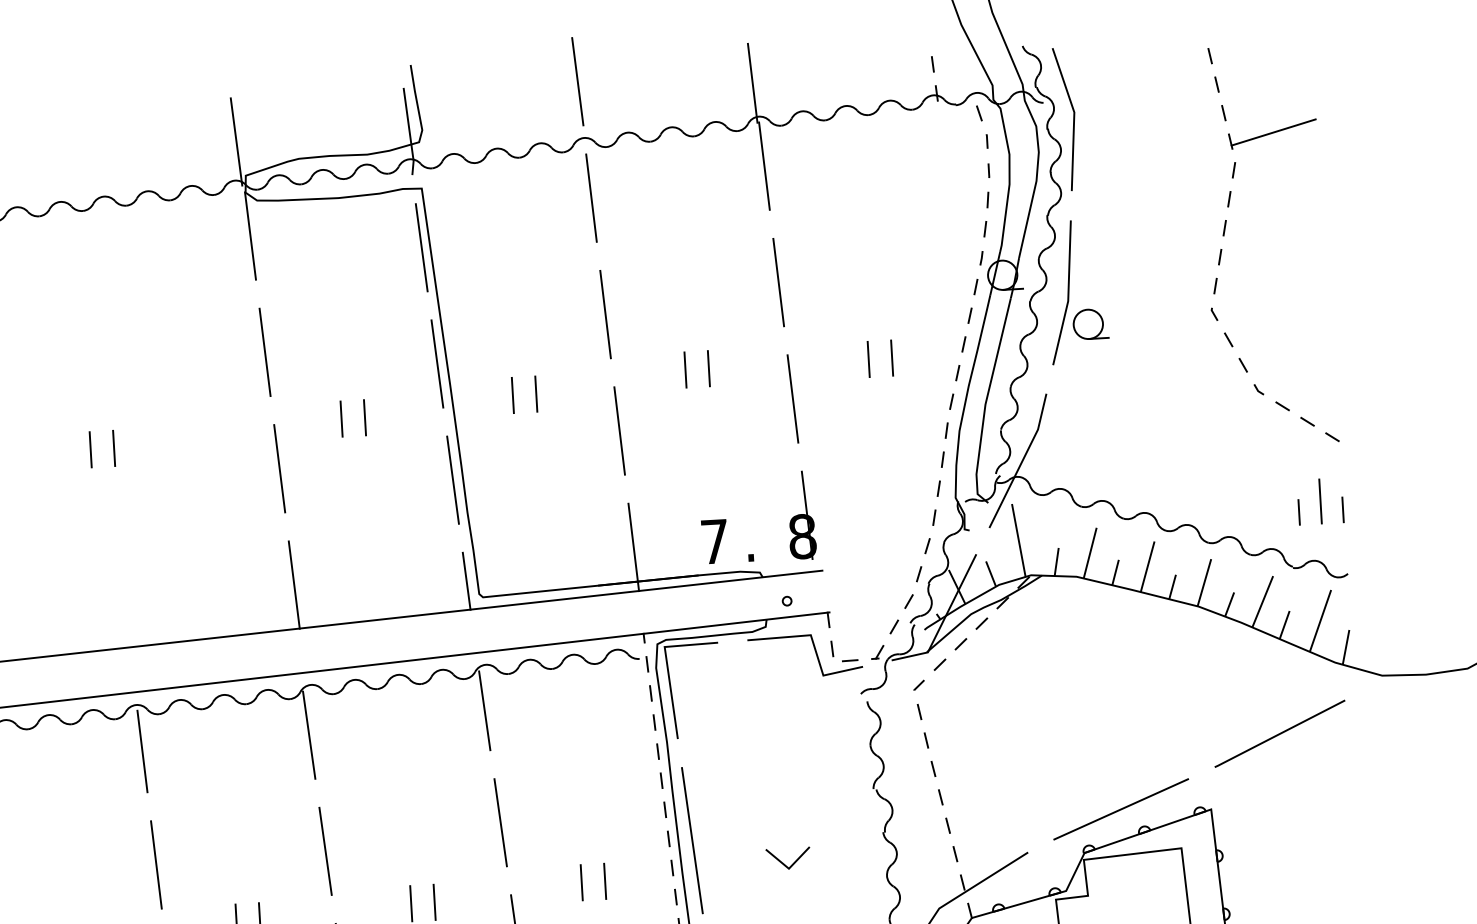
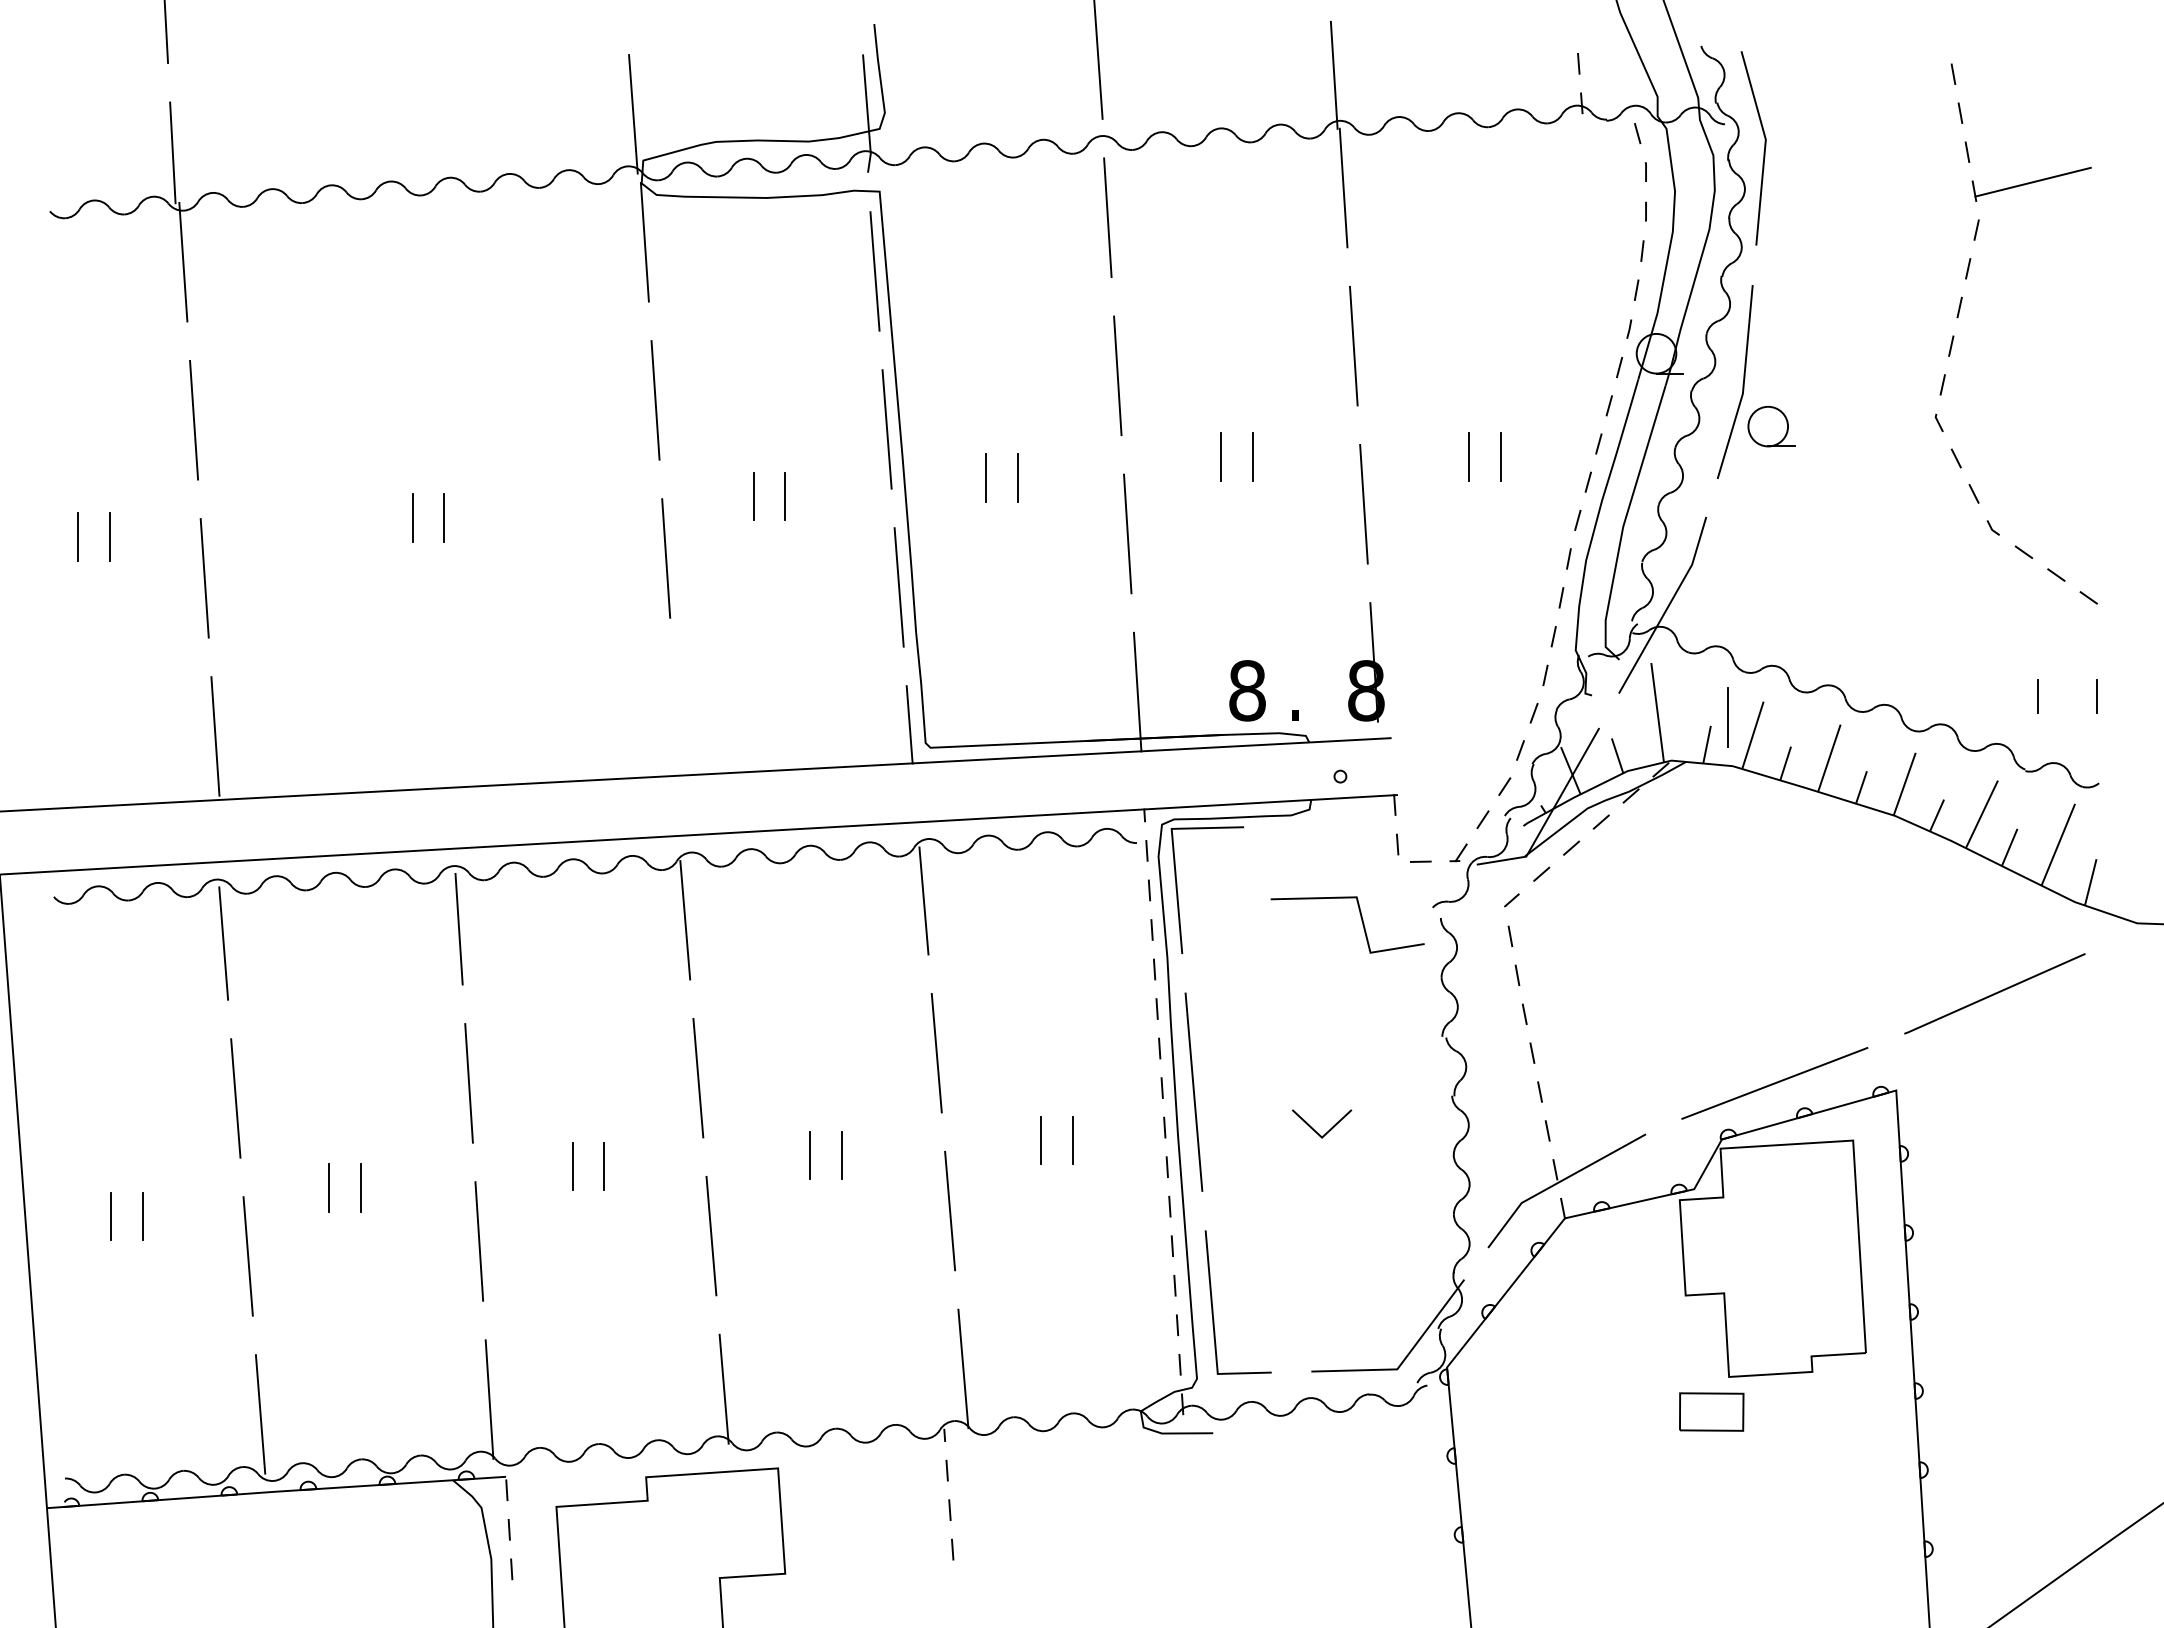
line: (1320, 501) -> (1727, 717), moved
text: (714, 541) -> (1247, 690), 7 -> 8
line: (294, 585) -> (676, 716), removed
line: (815, 652) -> (1361, 921), moved

